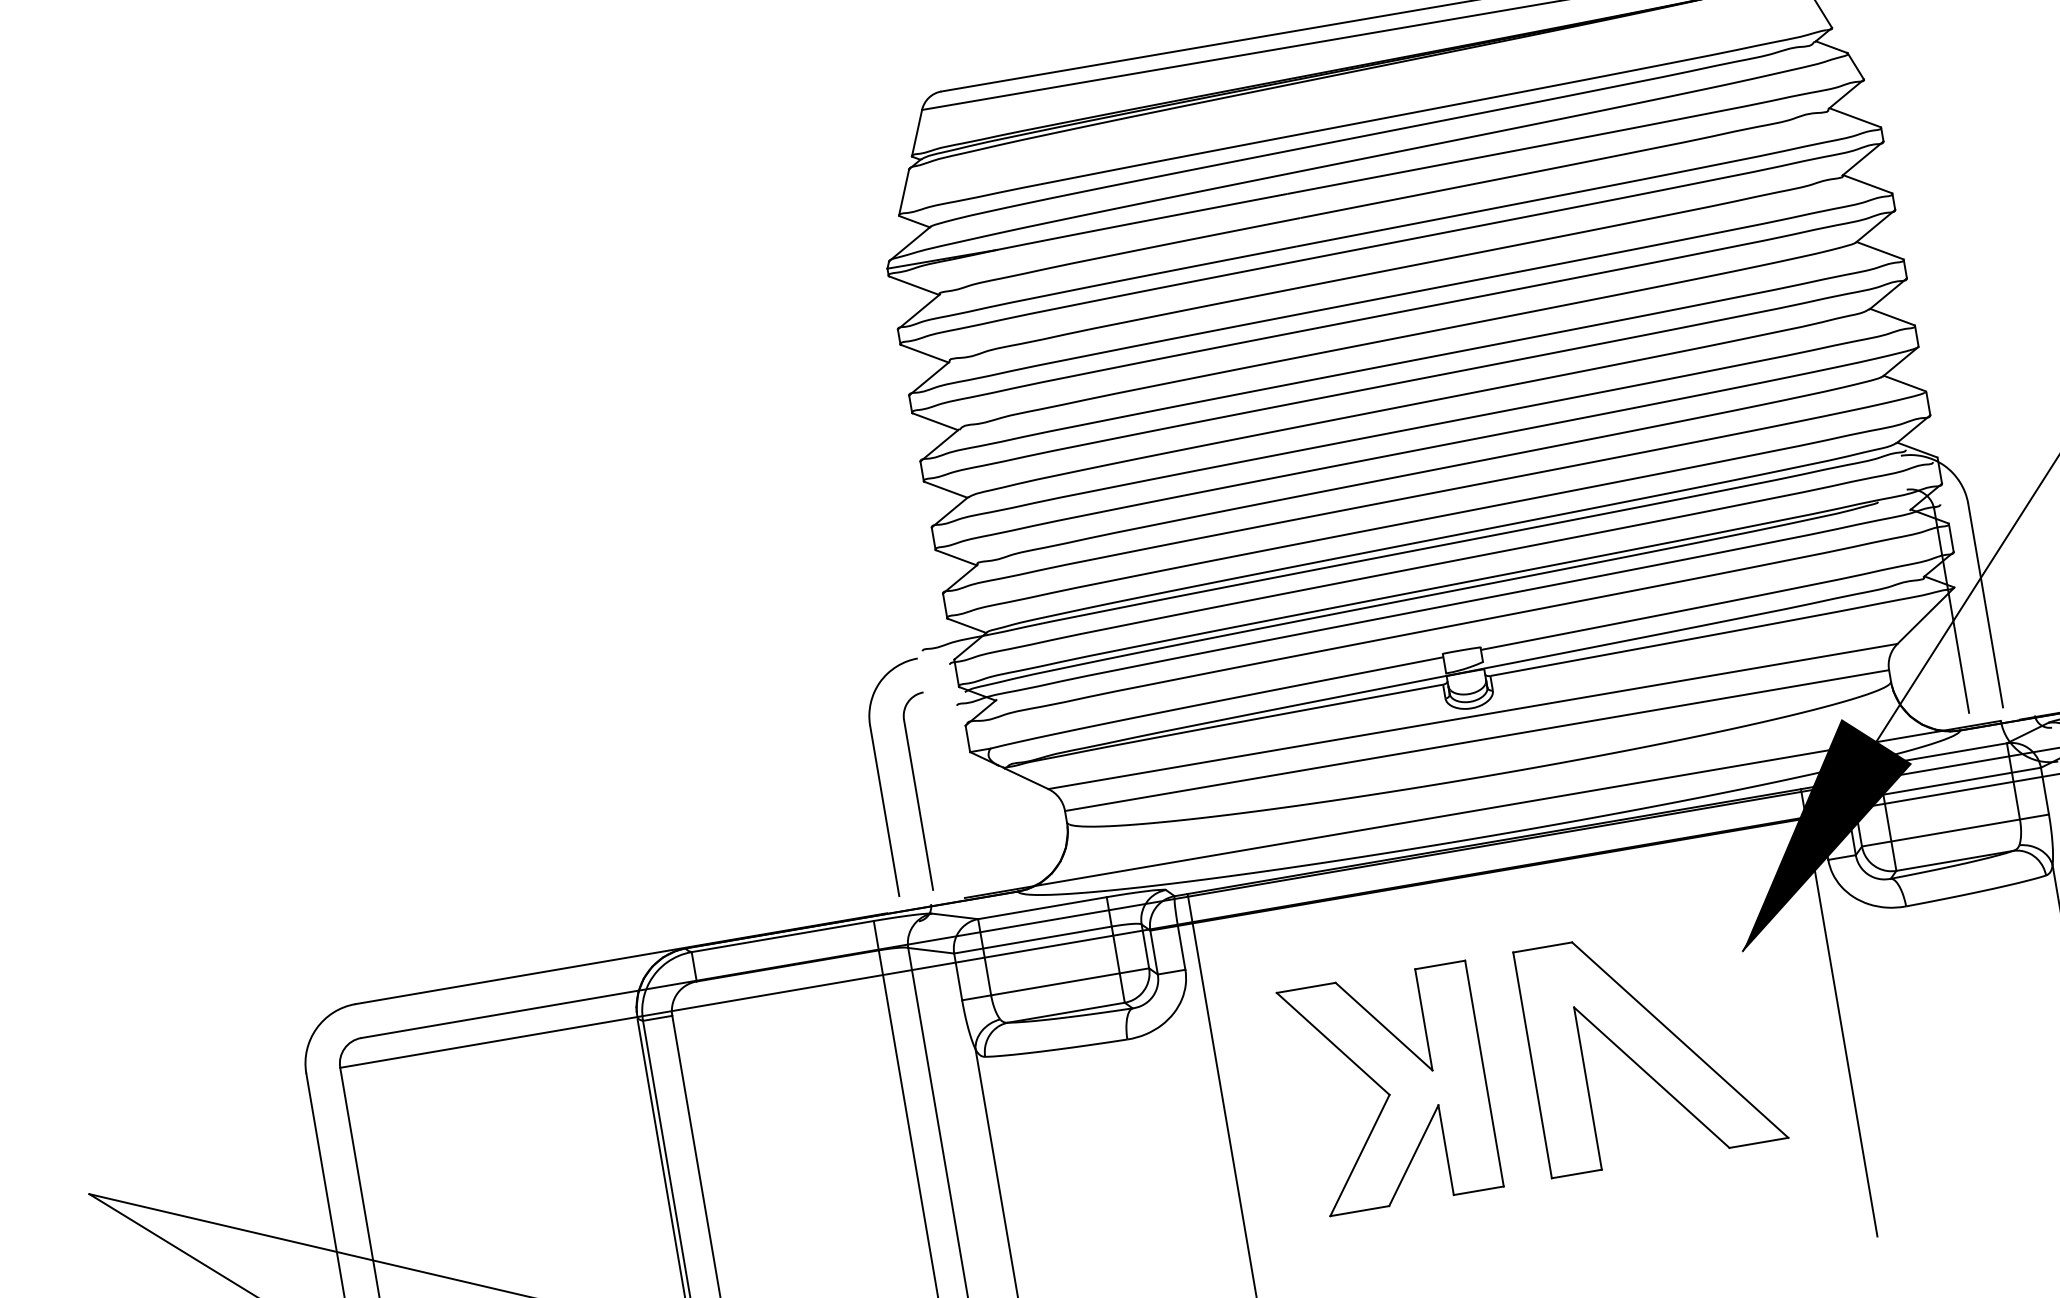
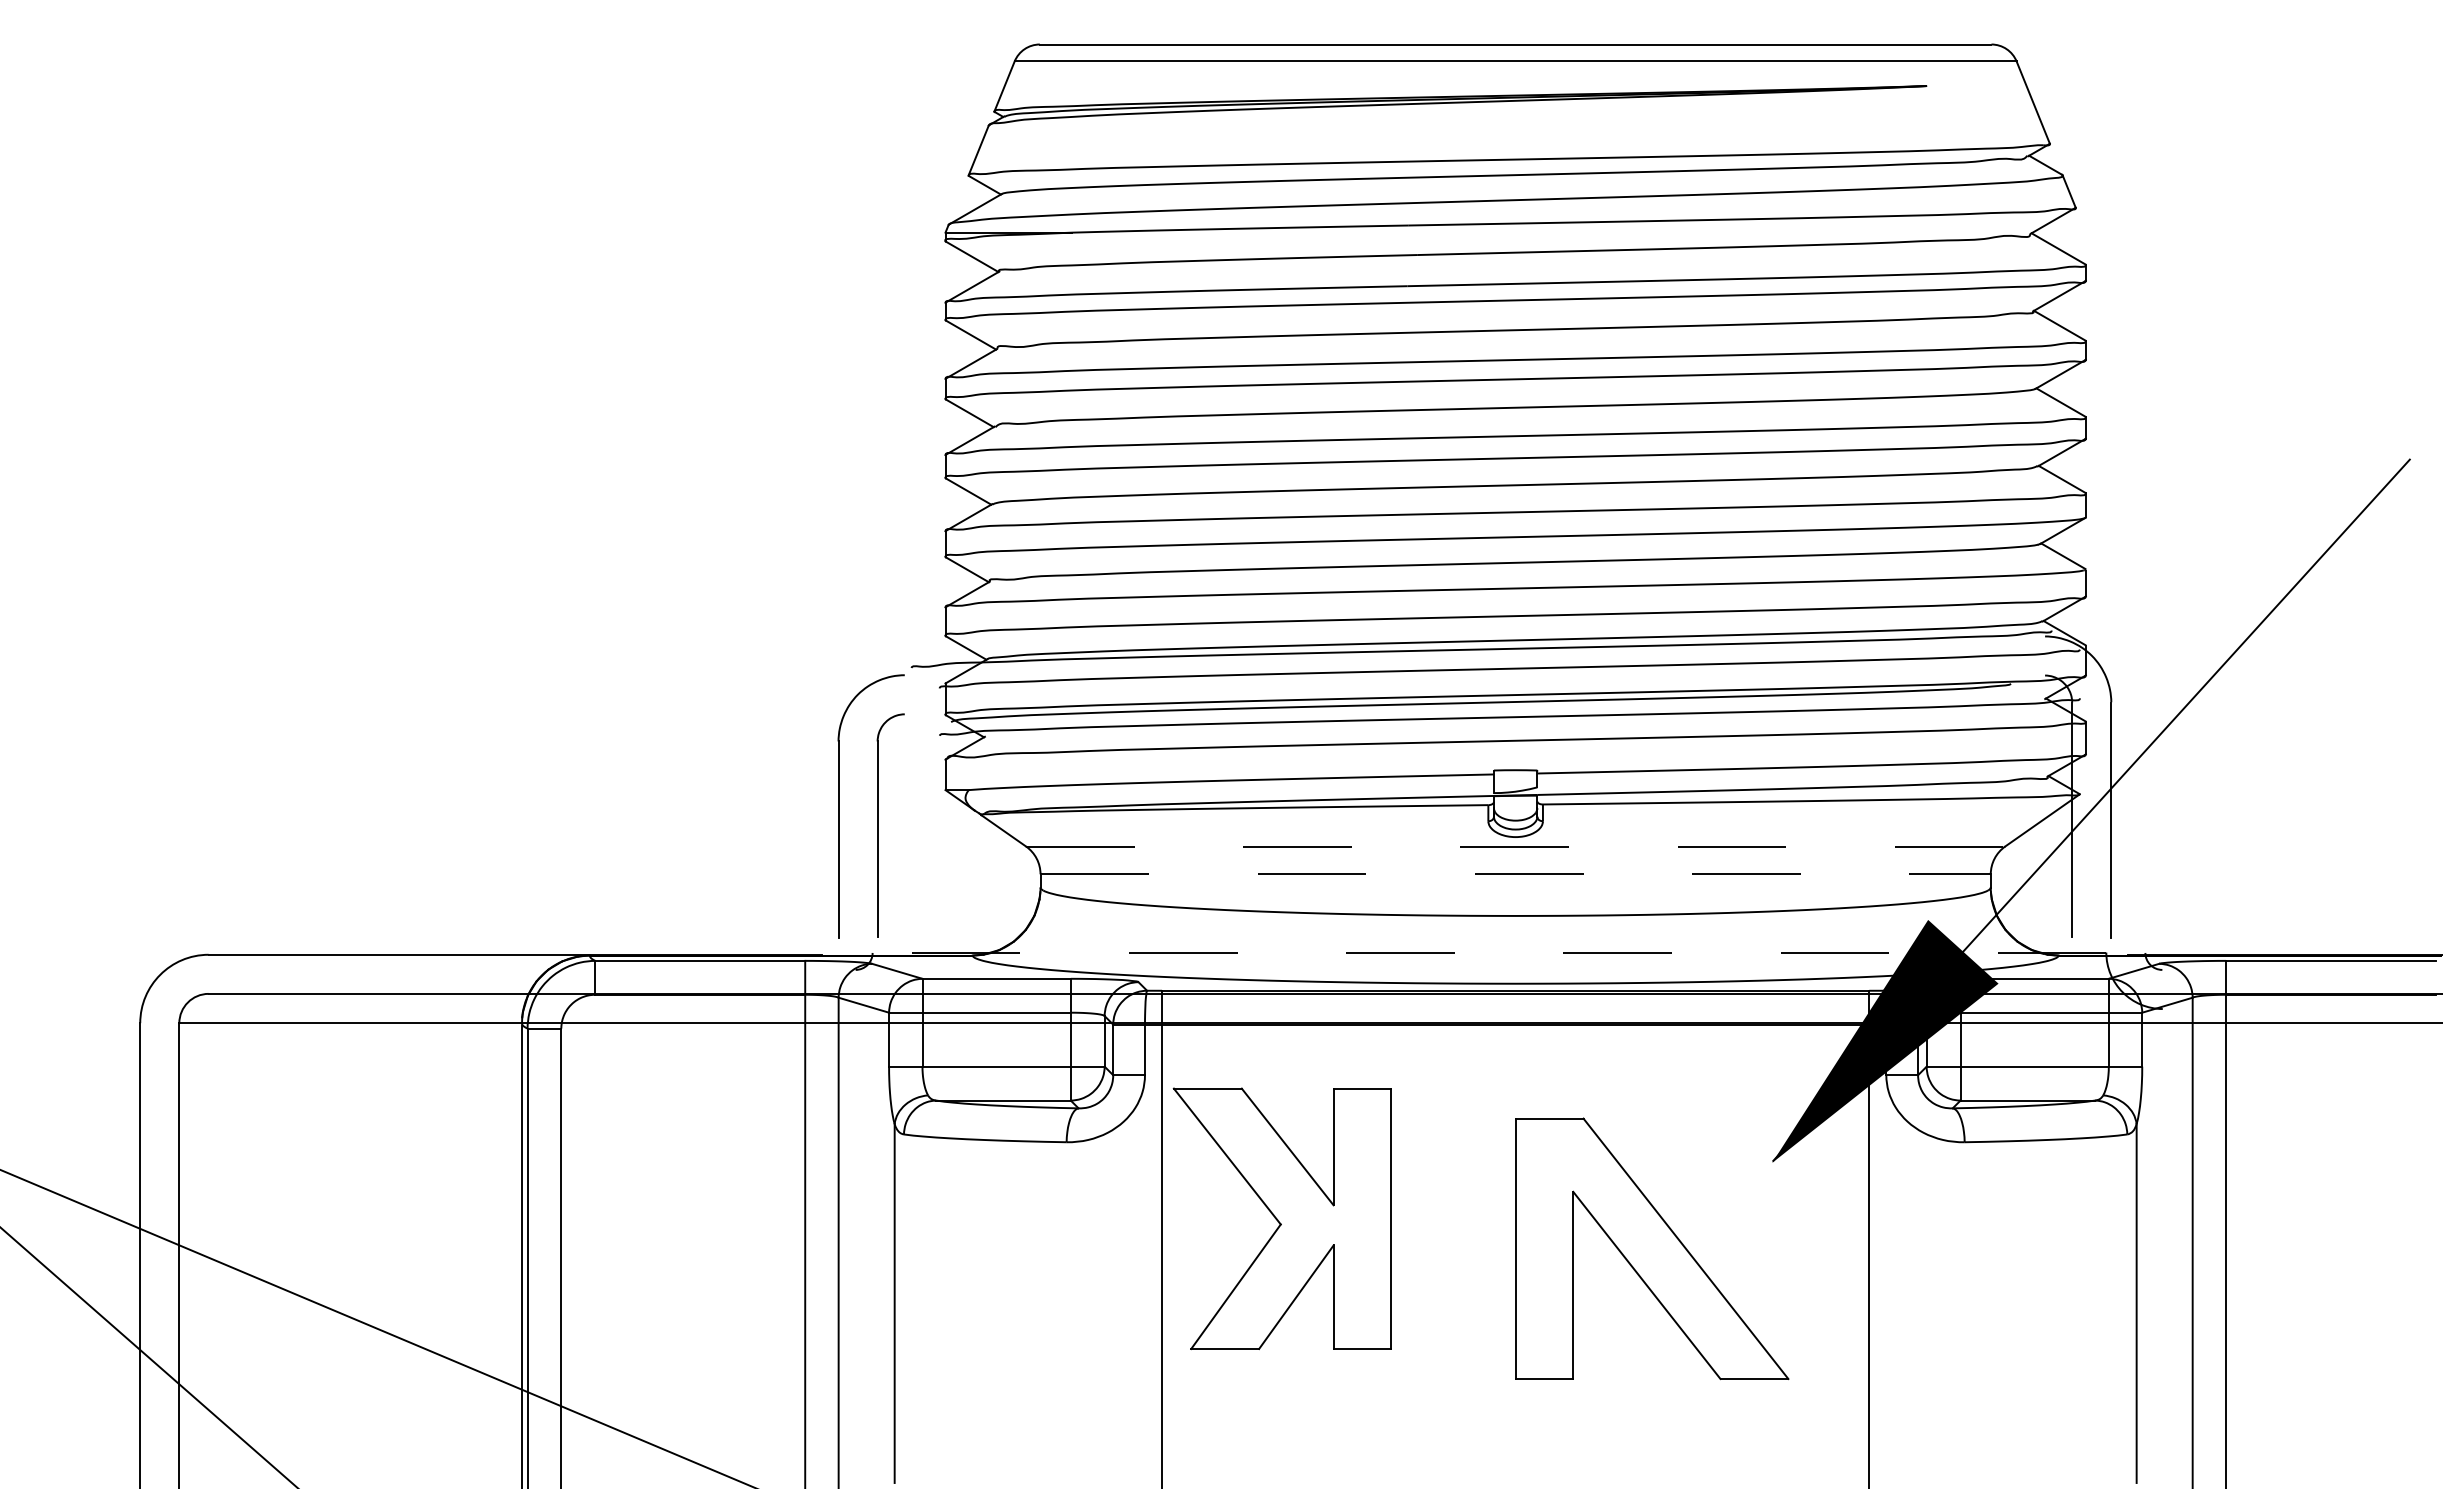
line: (1472, 716) -> (1515, 846), solid -> dashed
line: (1477, 740) -> (1516, 874), solid -> dashed
line: (1482, 809) -> (1508, 952), solid -> dashed
part: (1389, 1089) -> (1281, 1218), moved

